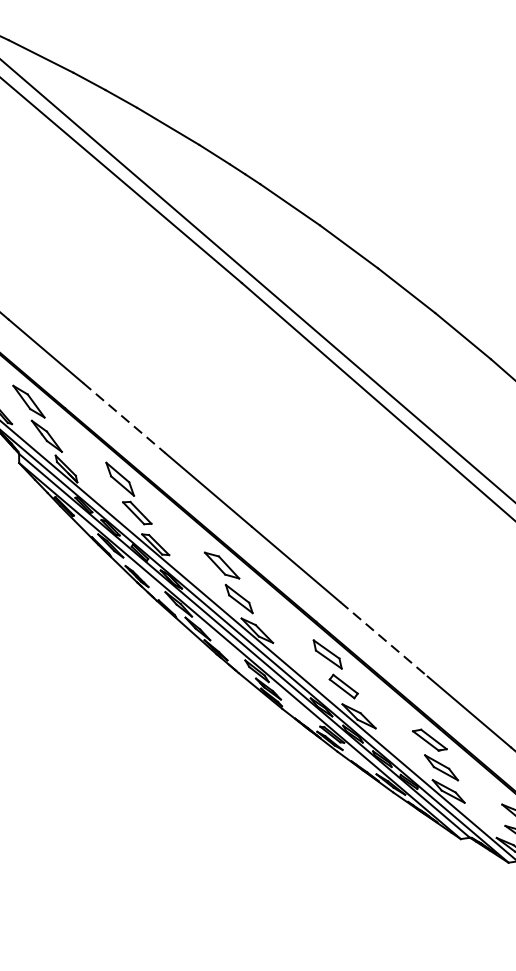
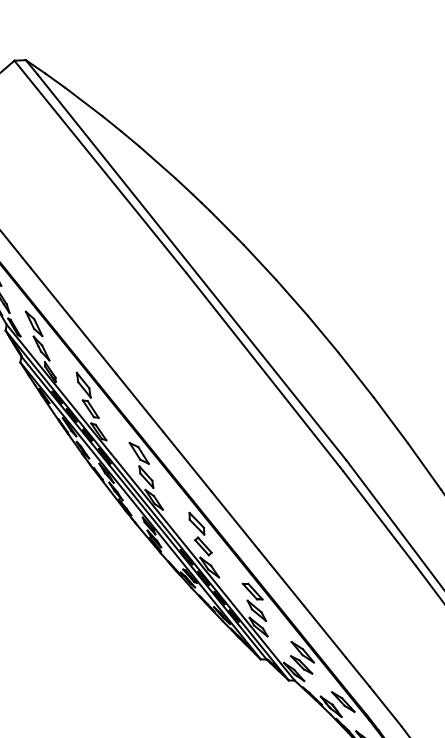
line: (125, 418) -> (94, 346), dashed -> solid
line: (384, 638) -> (235, 520), dashed -> solid

